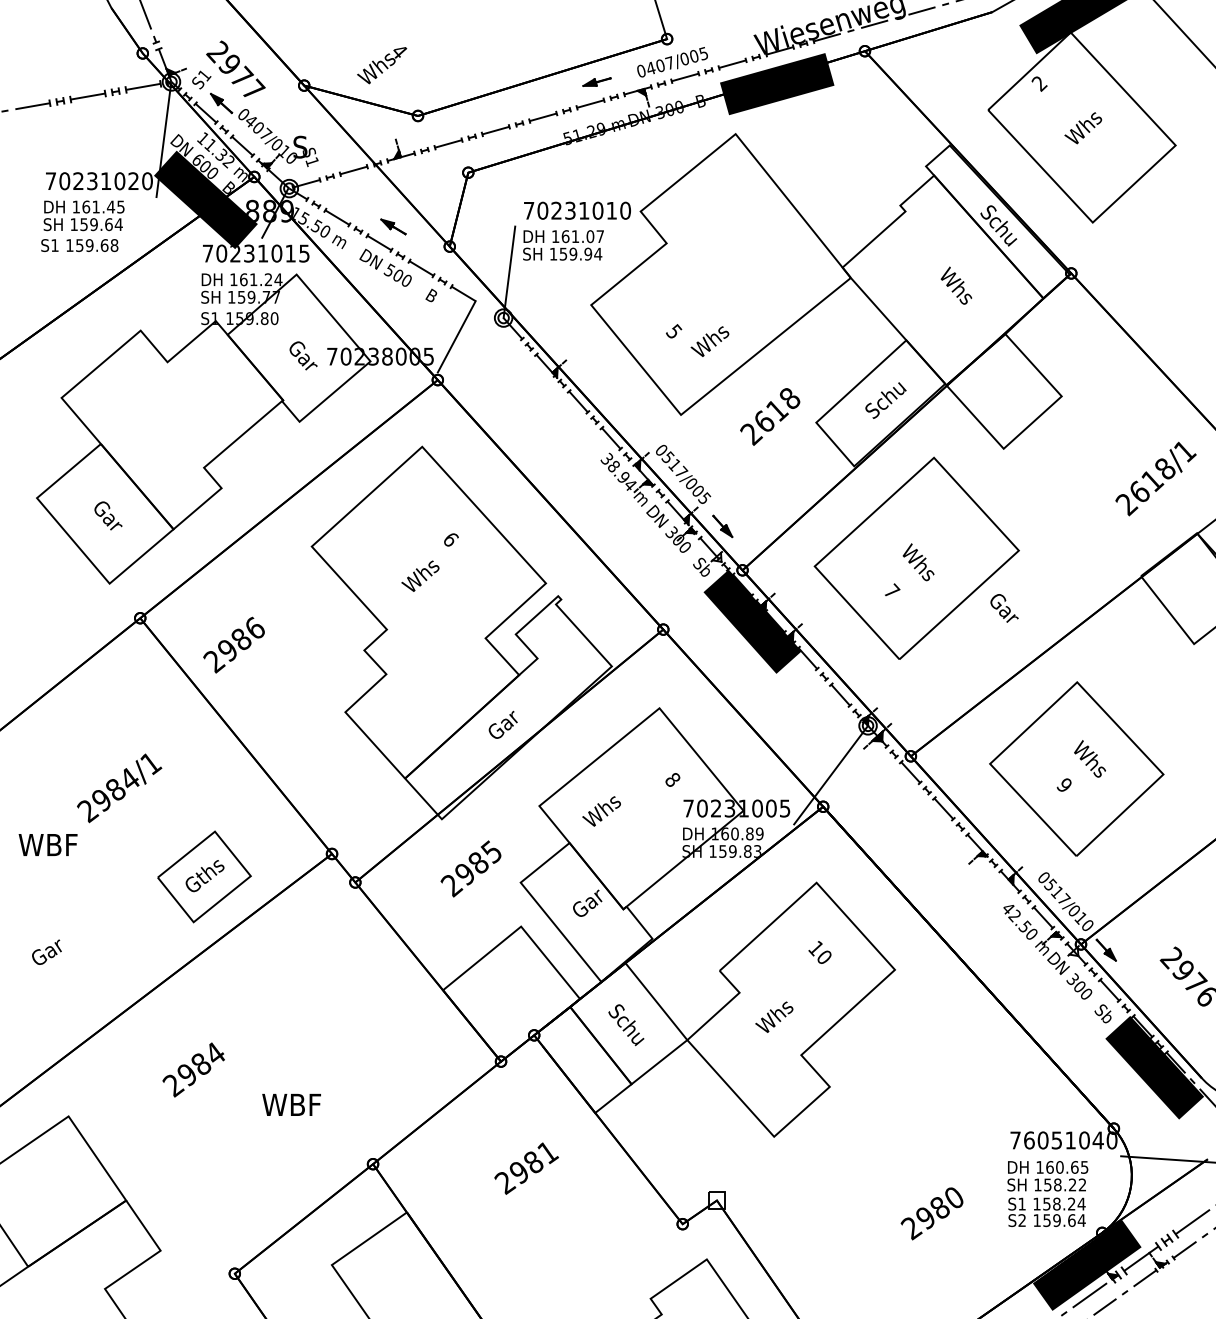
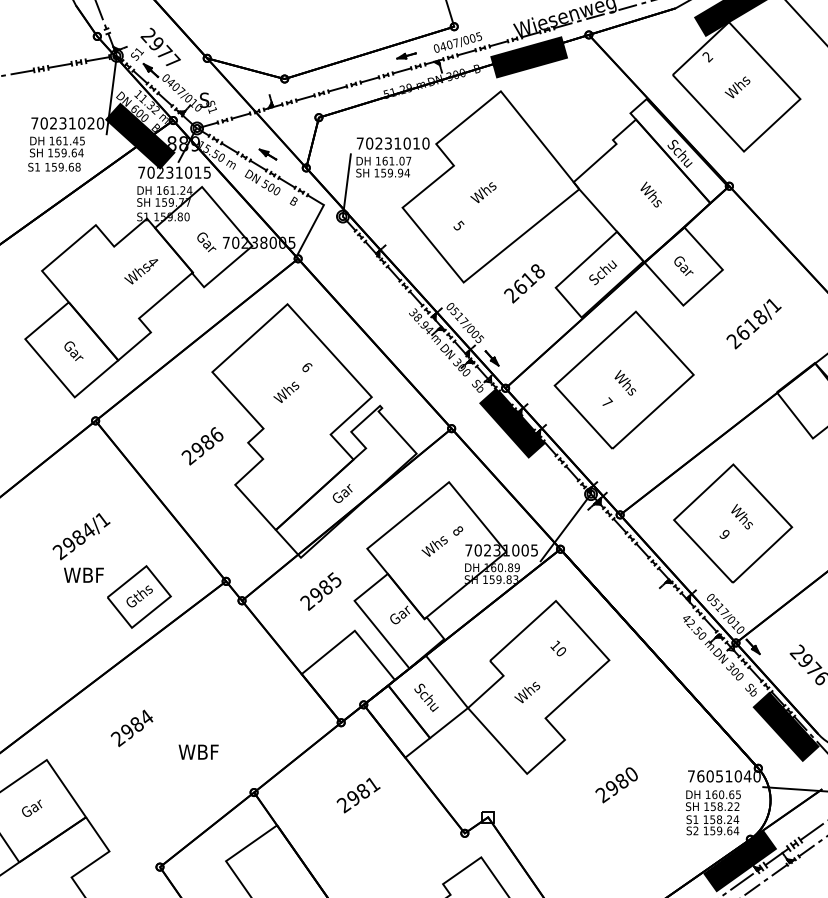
text: (382, 65) -> (141, 271), moved
text: (710, 341) -> (483, 192), moved
text: (1155, 479) -> (753, 324), moved
text: (1003, 607) -> (683, 265), moved
text: (234, 645) -> (202, 446), moved
text: (601, 811) -> (434, 546), moved
text: (47, 843) -> (83, 574), moved
text: (47, 951) -> (32, 807), moved
text: (931, 1214) -> (616, 785), moved

